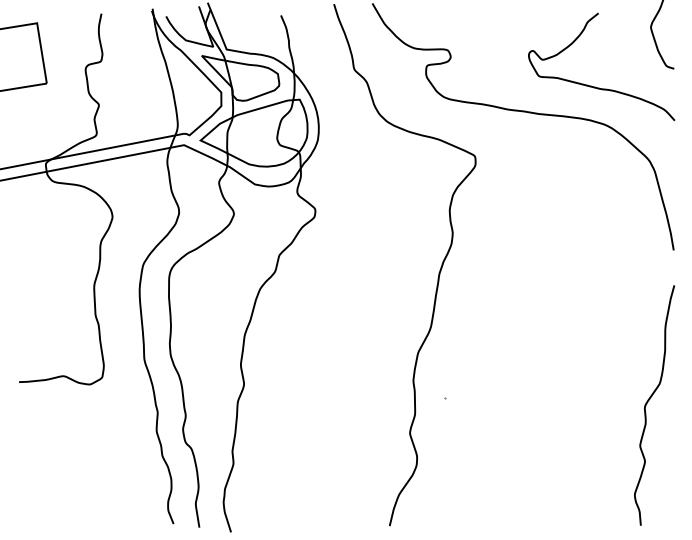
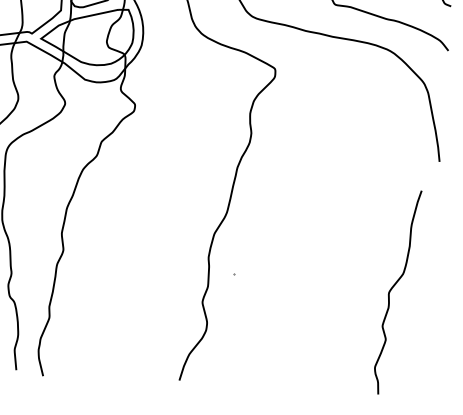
curve: (648, 402) -> (392, 289), moved

